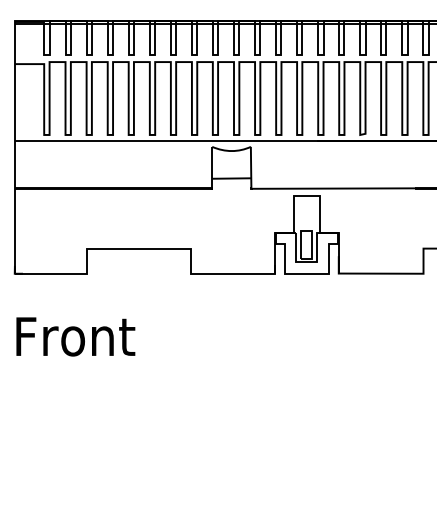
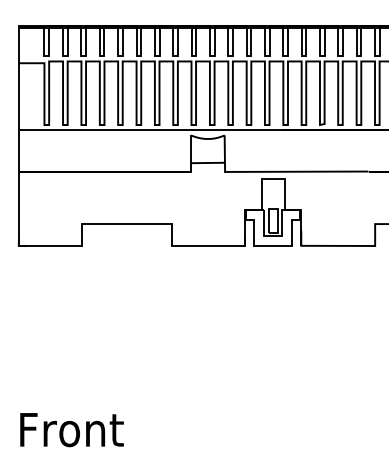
text: (75, 337) -> (71, 430), moved

